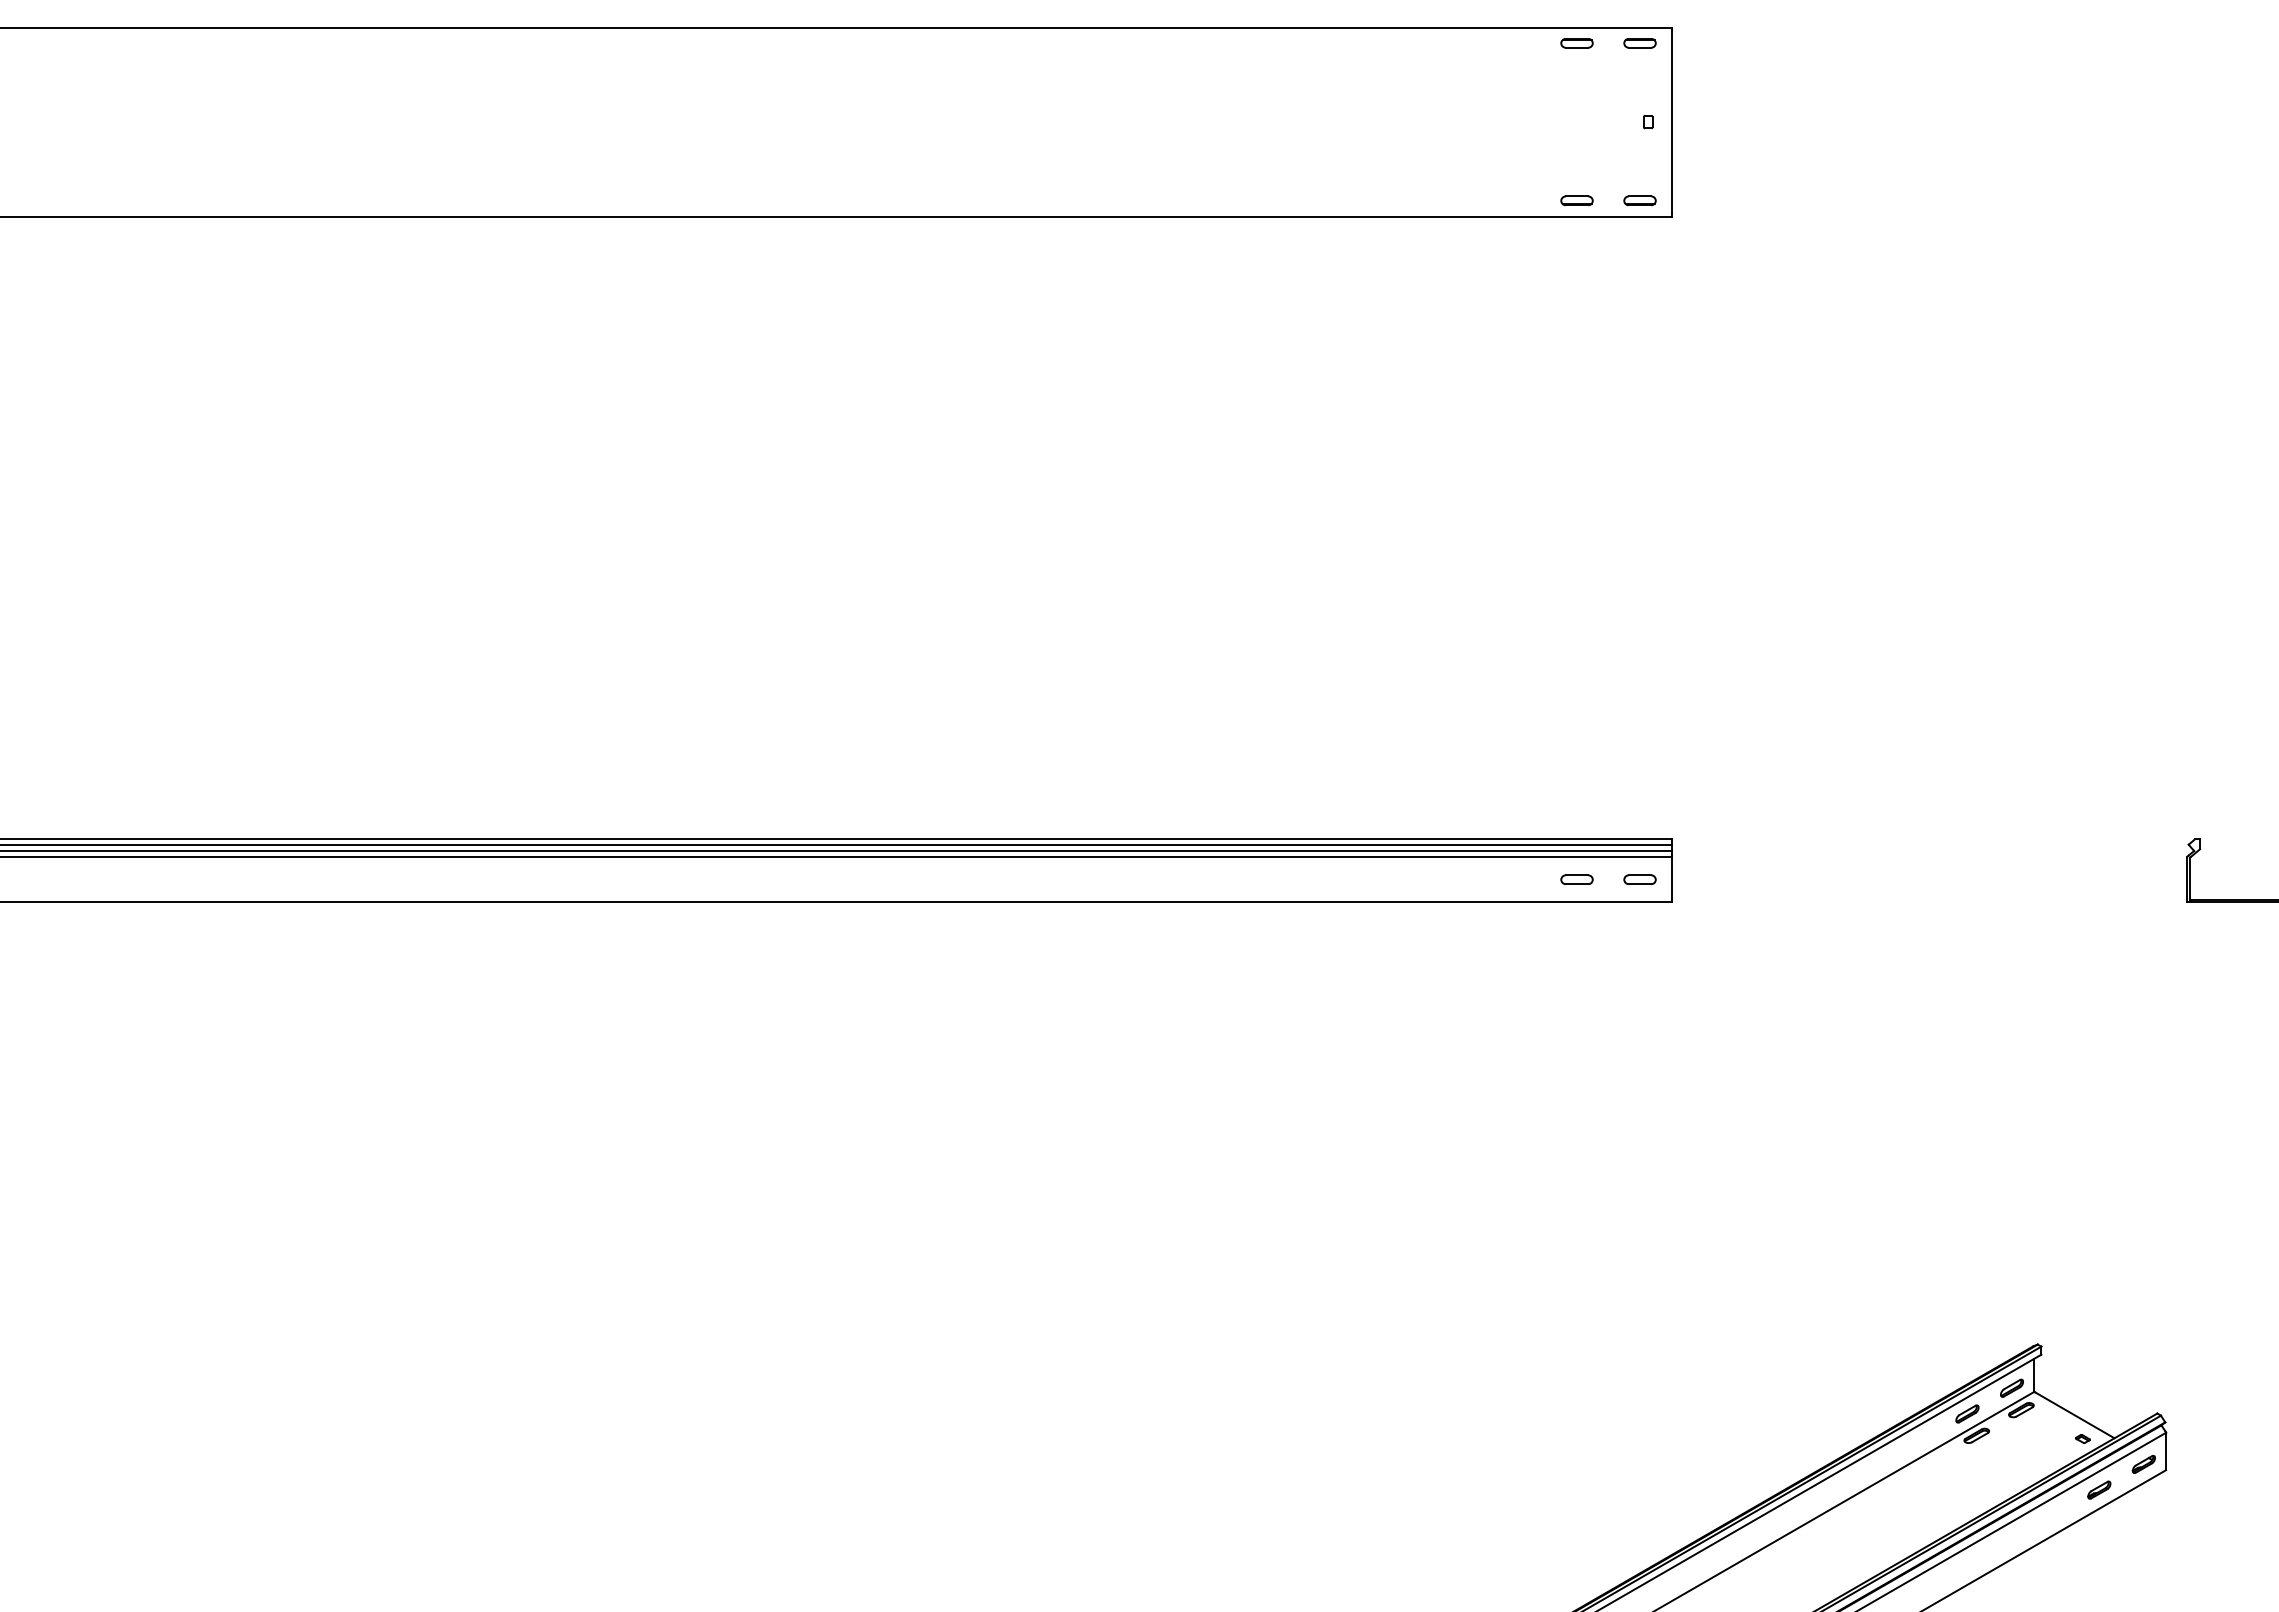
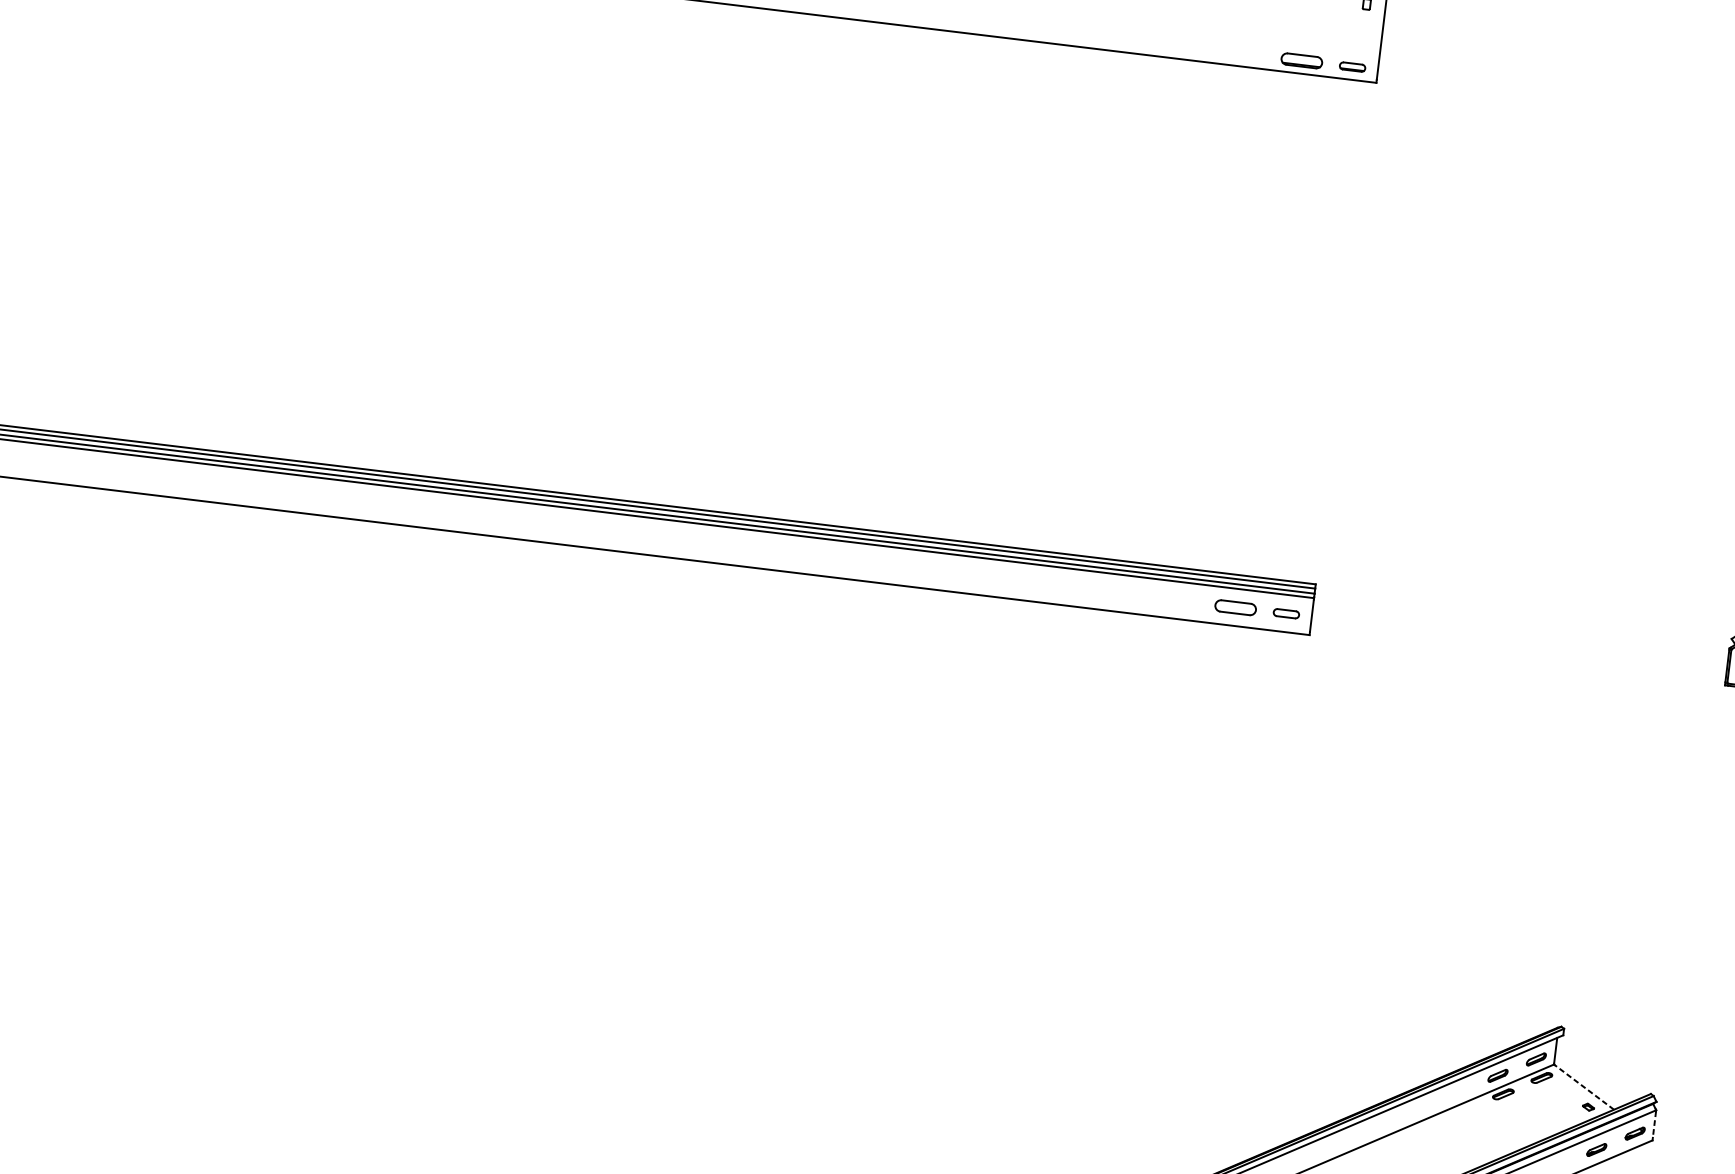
part: (1576, 200) -> (1301, 60), size x1.6
part: (1576, 879) -> (1235, 607), size x1.6
line: (2074, 1415) -> (1584, 1087), solid -> dashed
line: (2166, 1451) -> (1654, 1125), solid -> dashed

